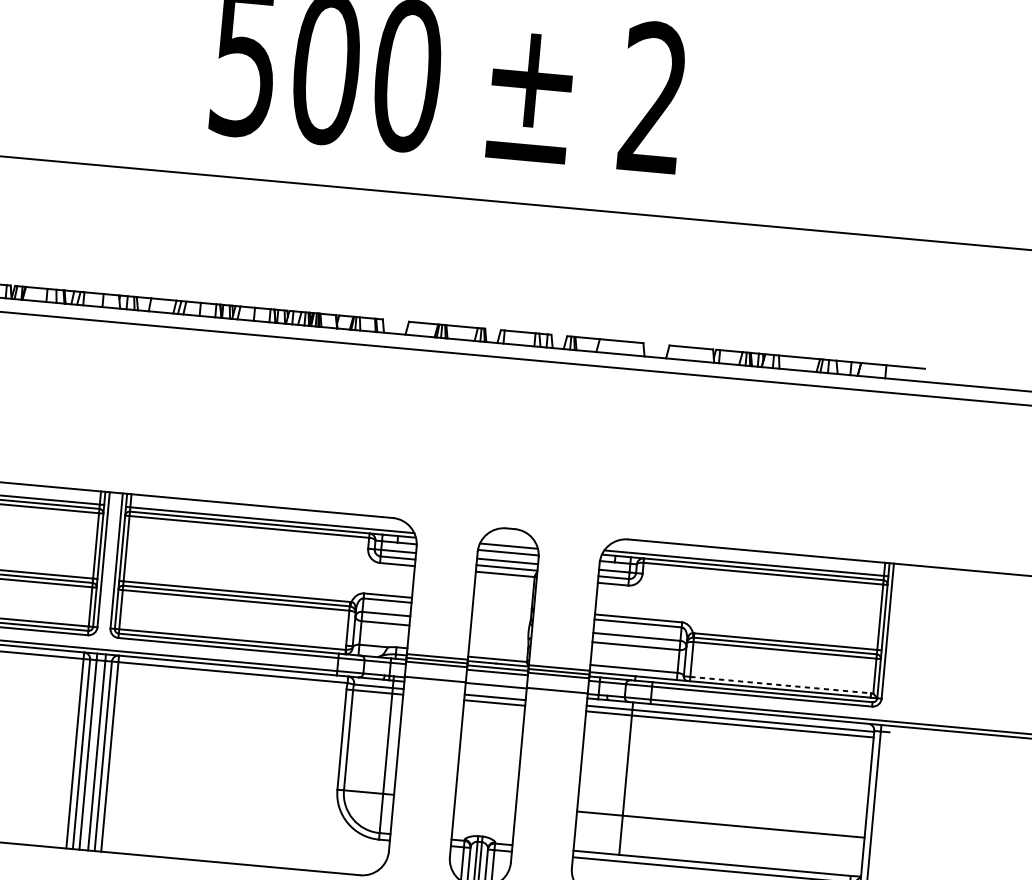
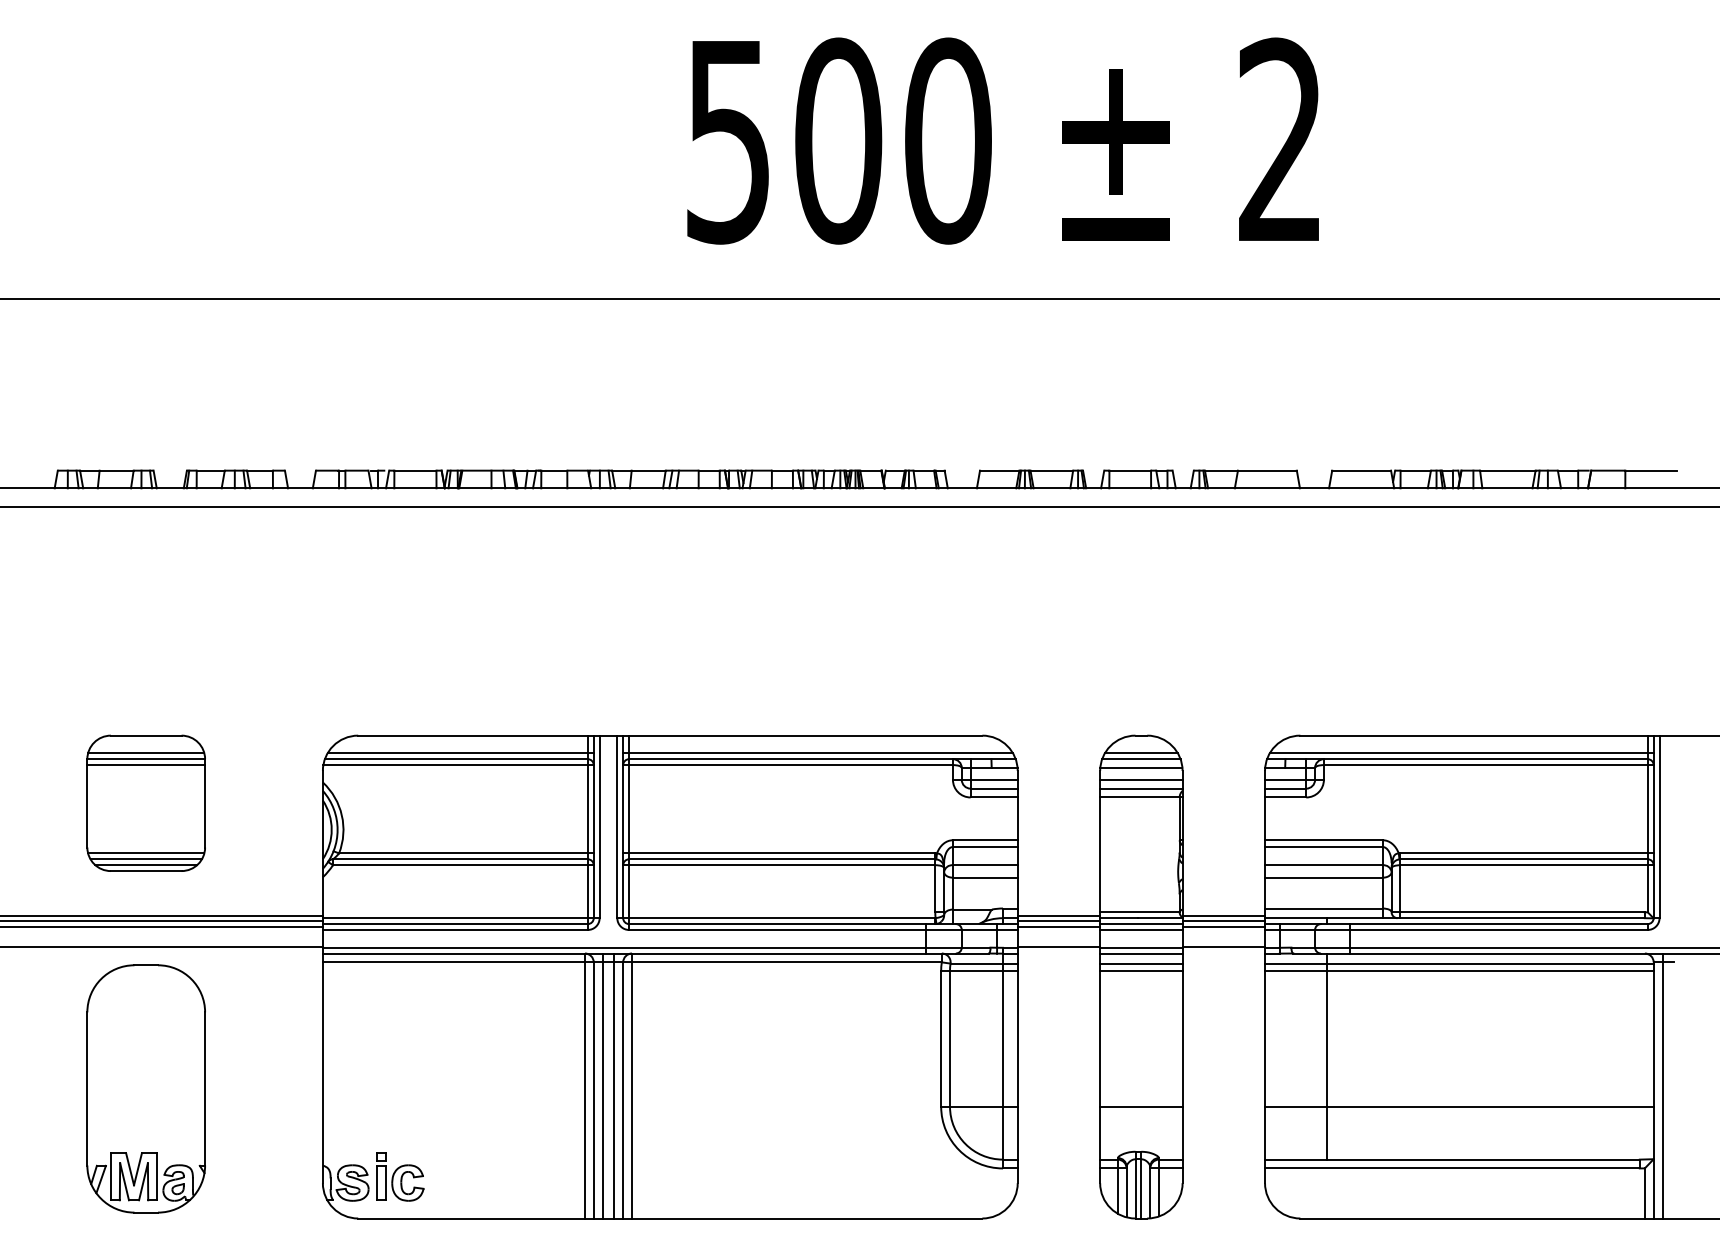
line: (508, 541) -> (1140, 753), added
line: (781, 685) -> (1523, 912), dashed -> solid
line: (495, 689) -> (1141, 953), added
line: (485, 803) -> (1141, 1106), added

